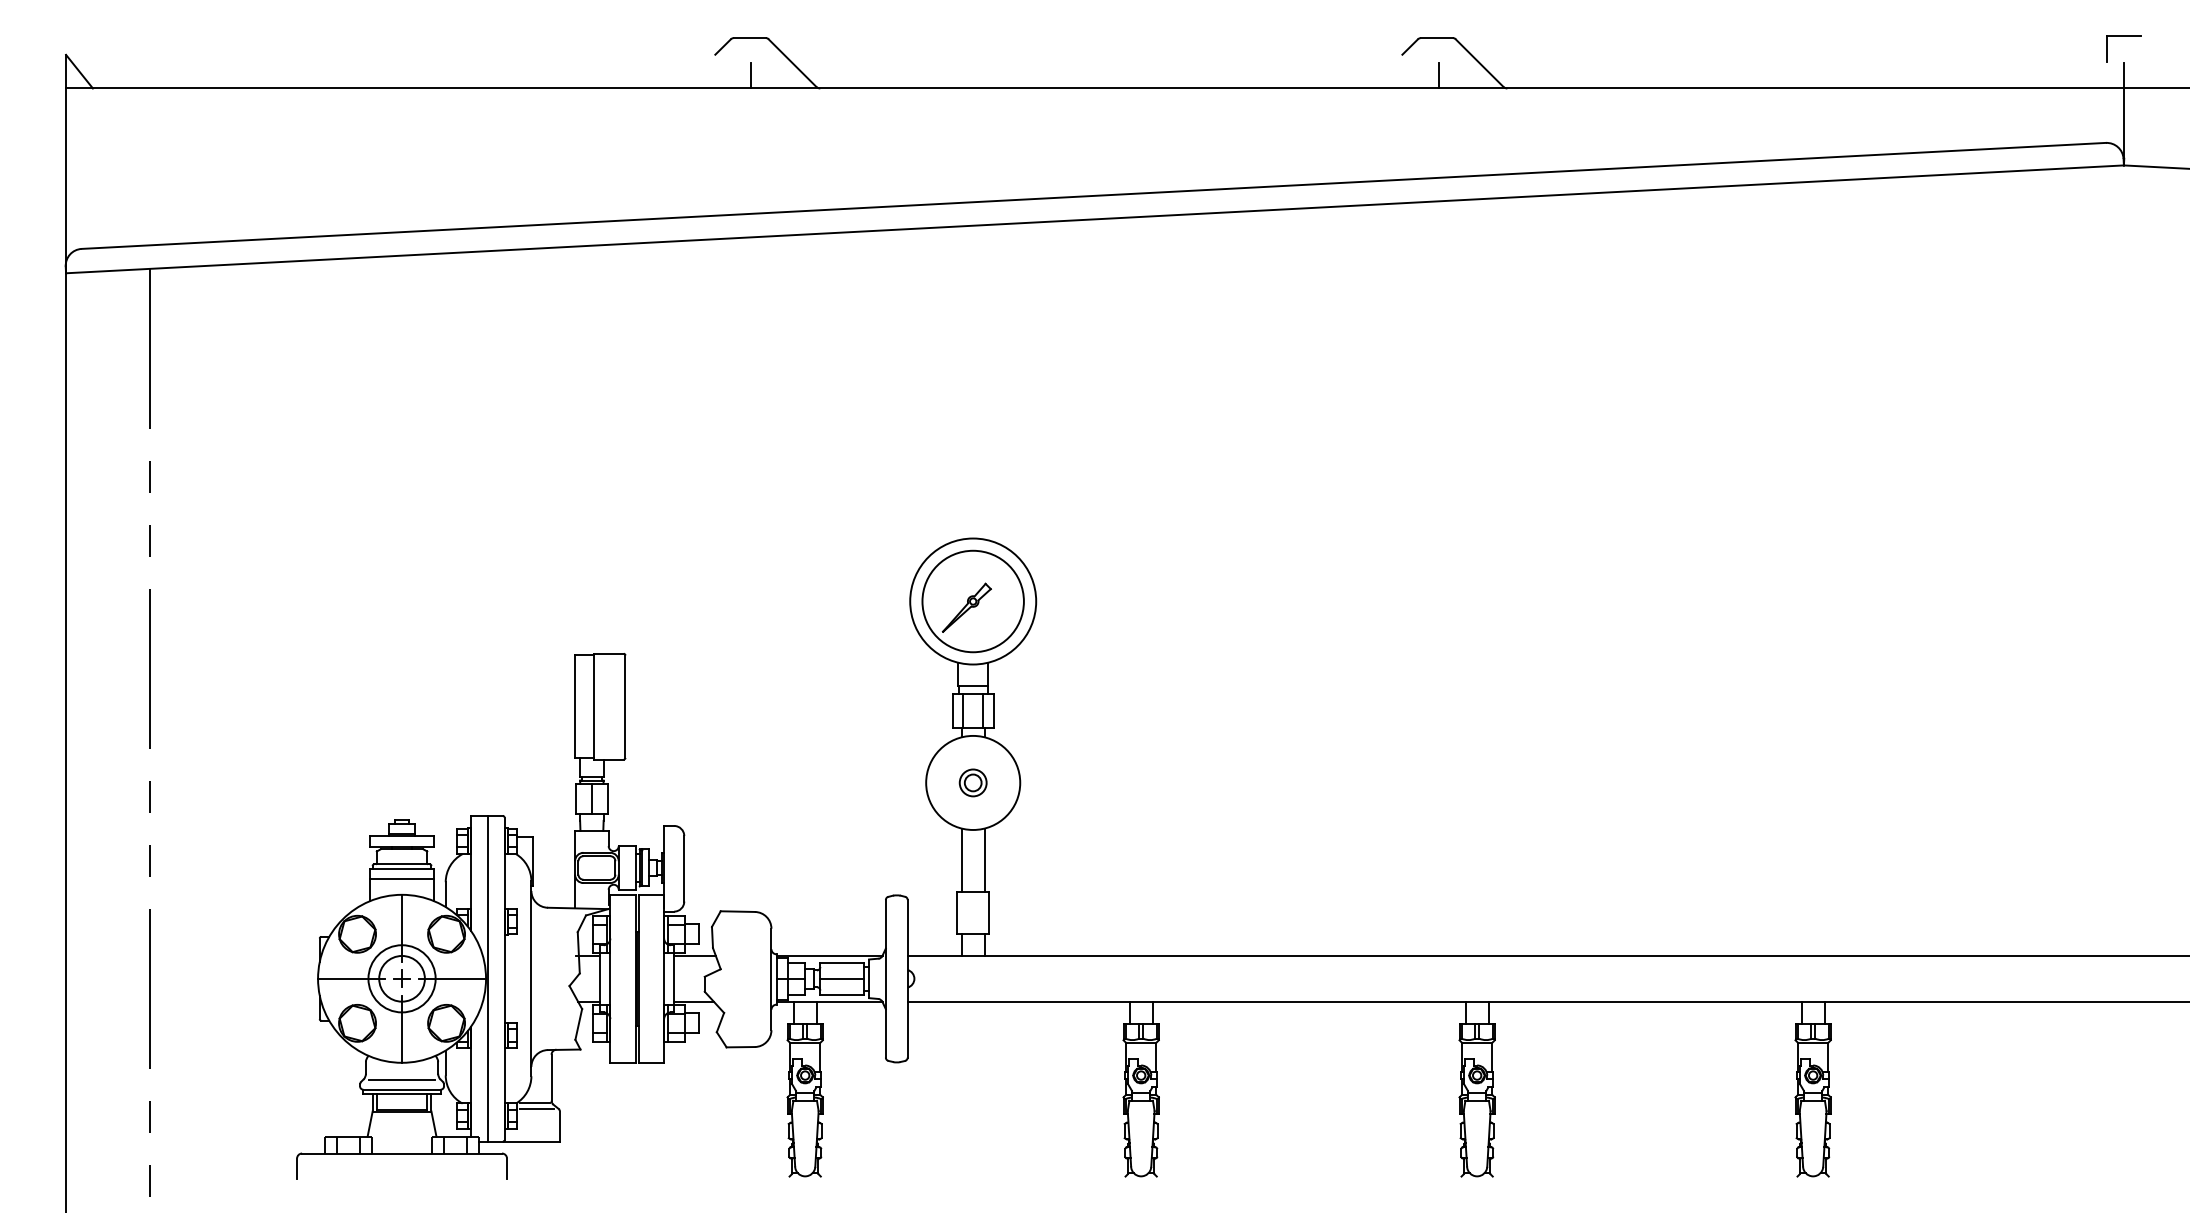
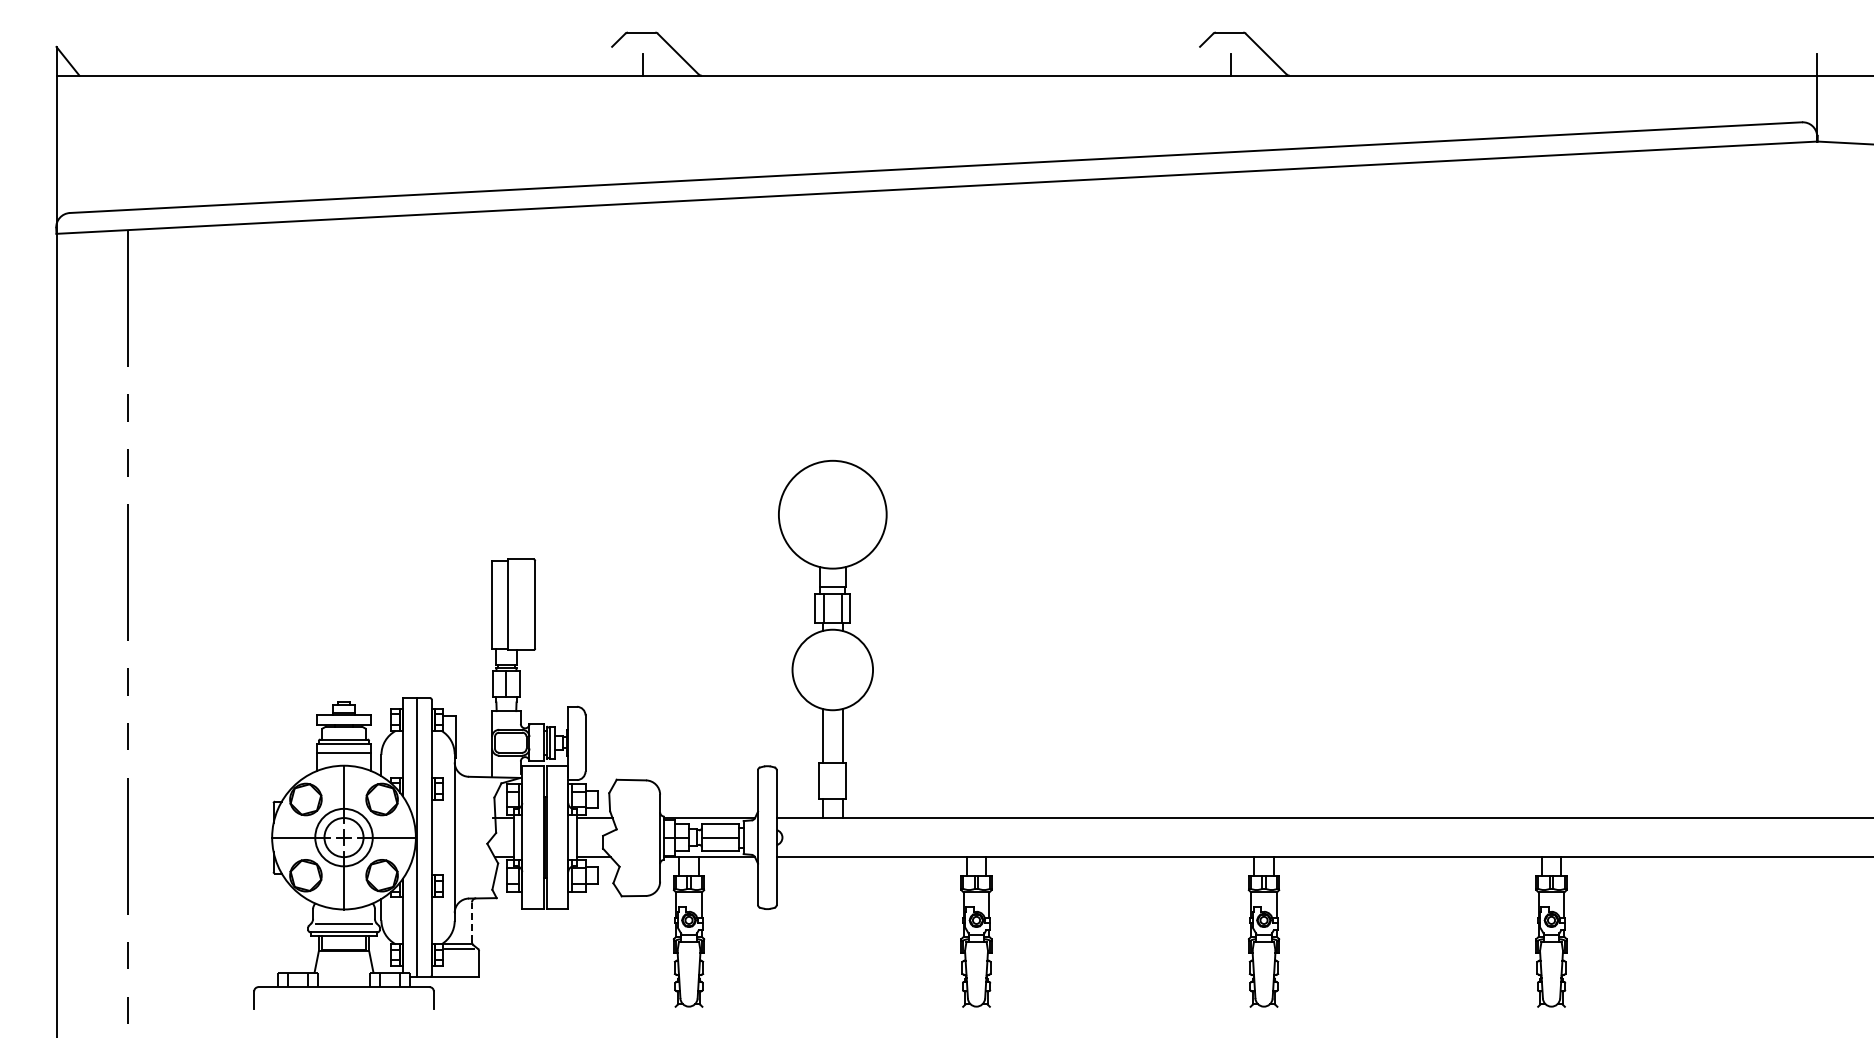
part: (2123, 36) -> (1817, 31), removed
part: (972, 601) -> (832, 514), removed
part: (972, 782) -> (832, 669), removed
line: (551, 1078) -> (471, 922), solid -> dashed

